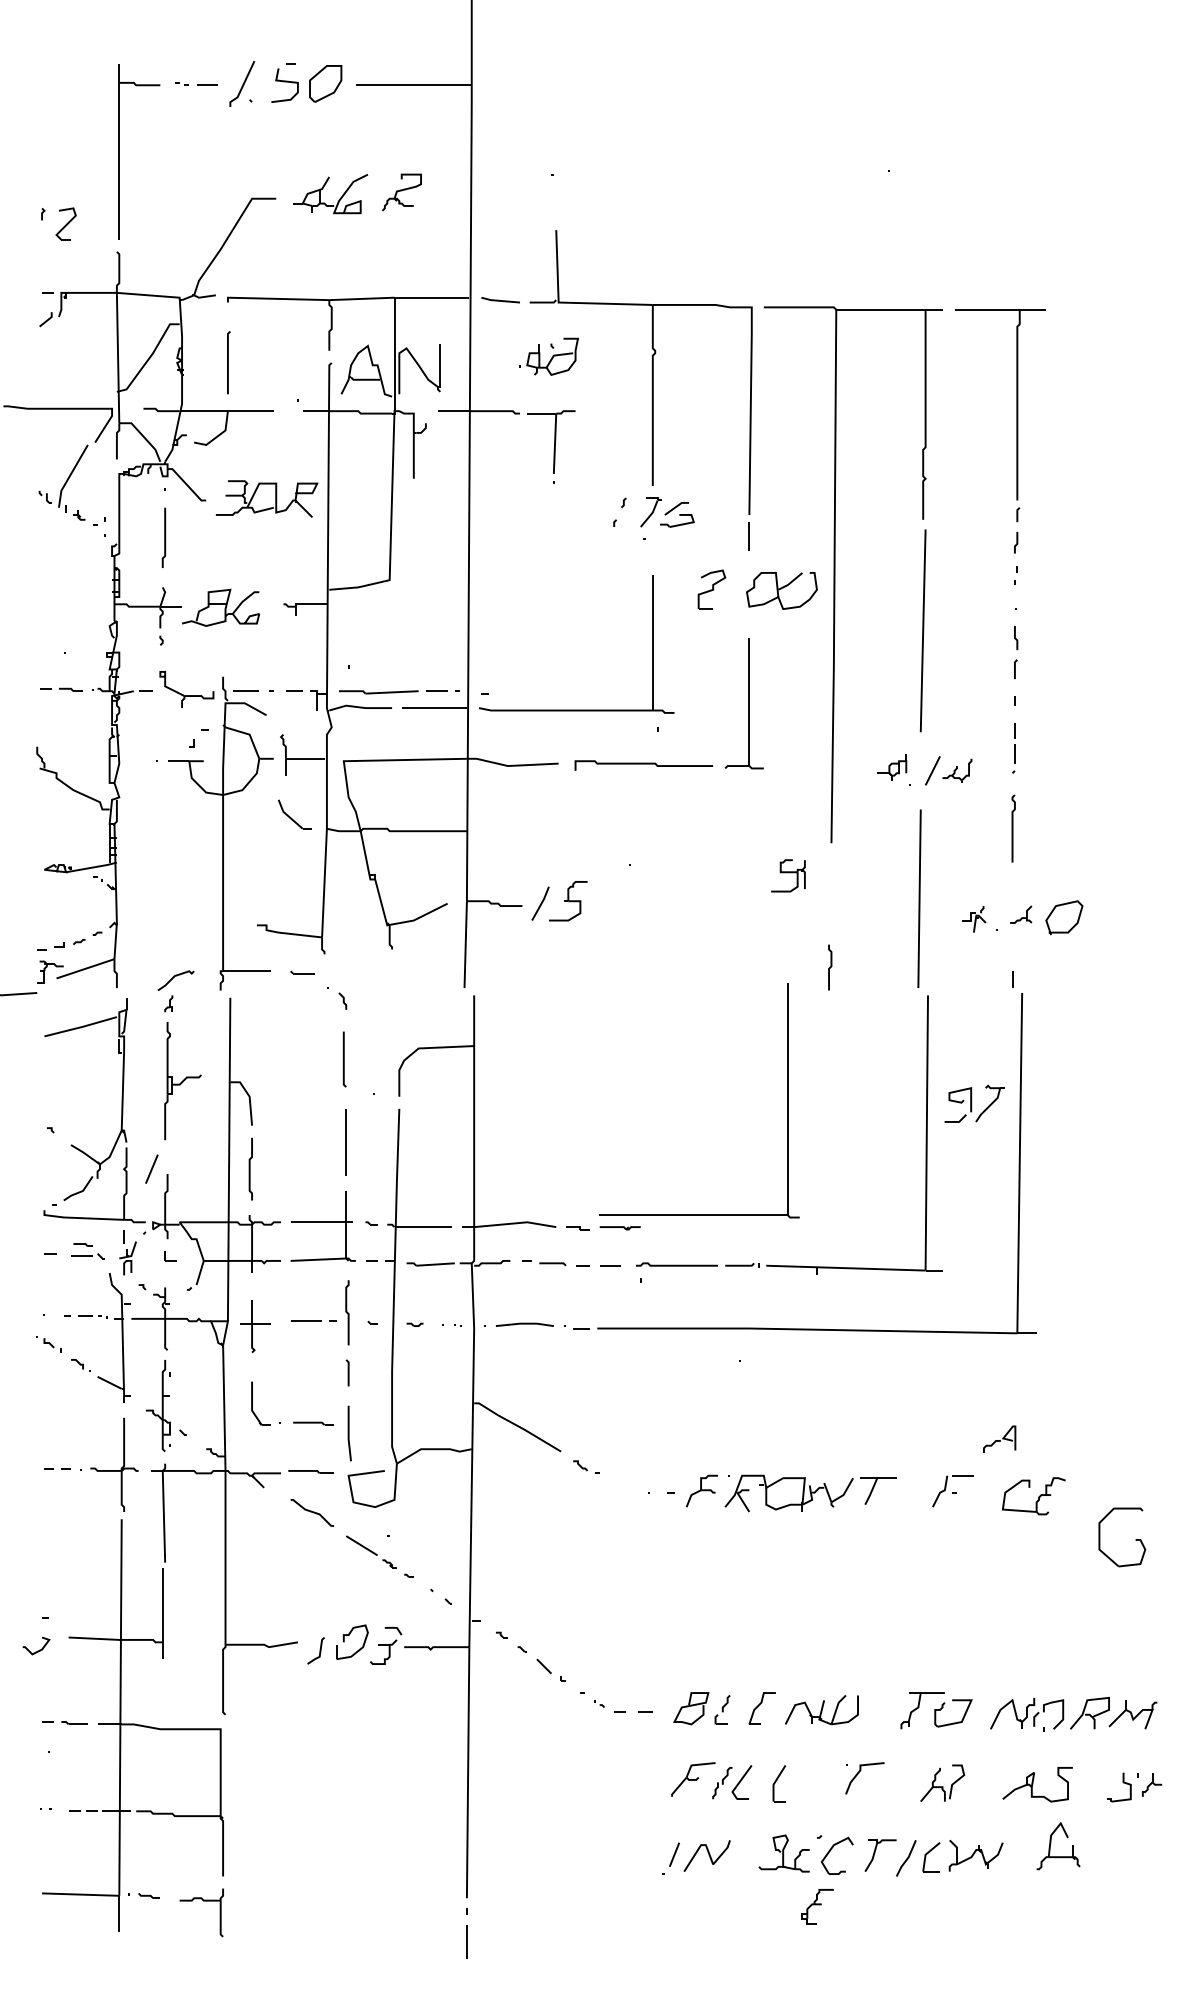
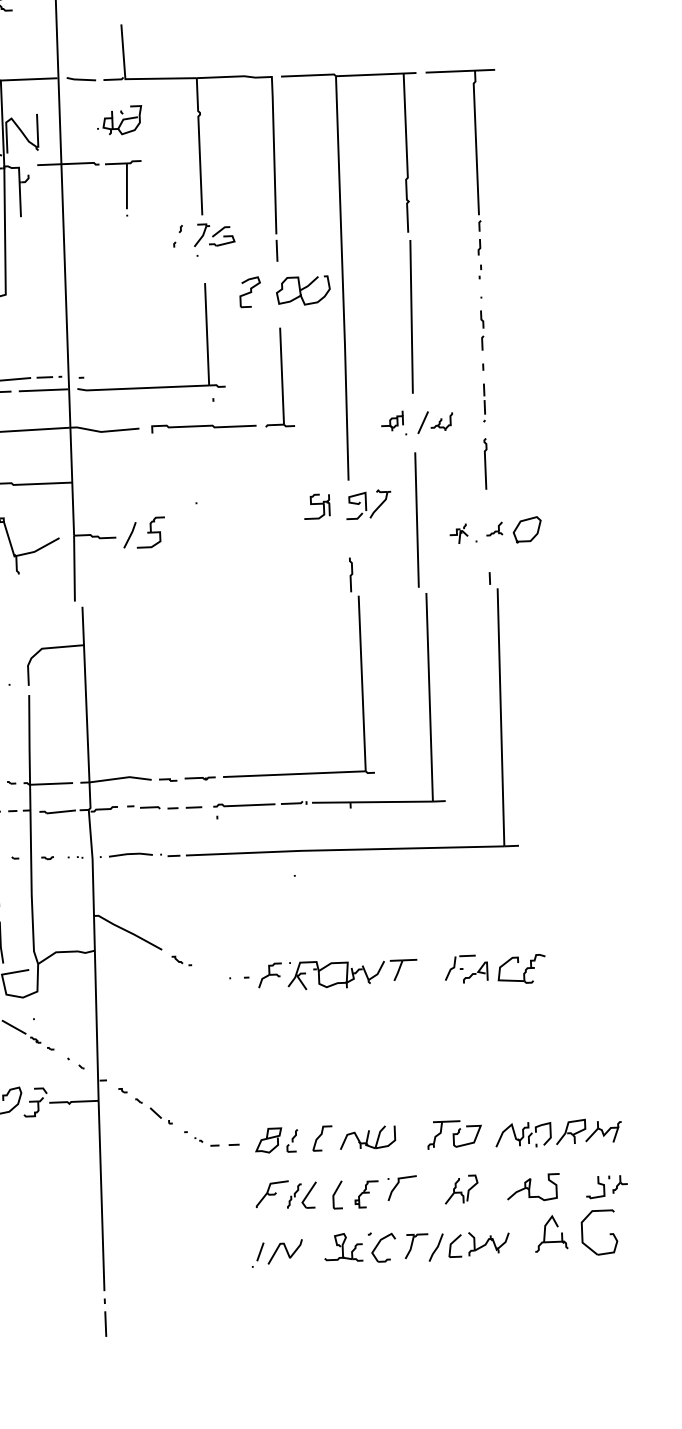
part: (787, 1100) -> (362, 684), moved
part: (974, 1103) -> (368, 504), moved
part: (999, 1438) -> (475, 972), moved
part: (1135, 1539) -> (609, 1233), moved
part: (817, 1906) -> (366, 1194), moved

